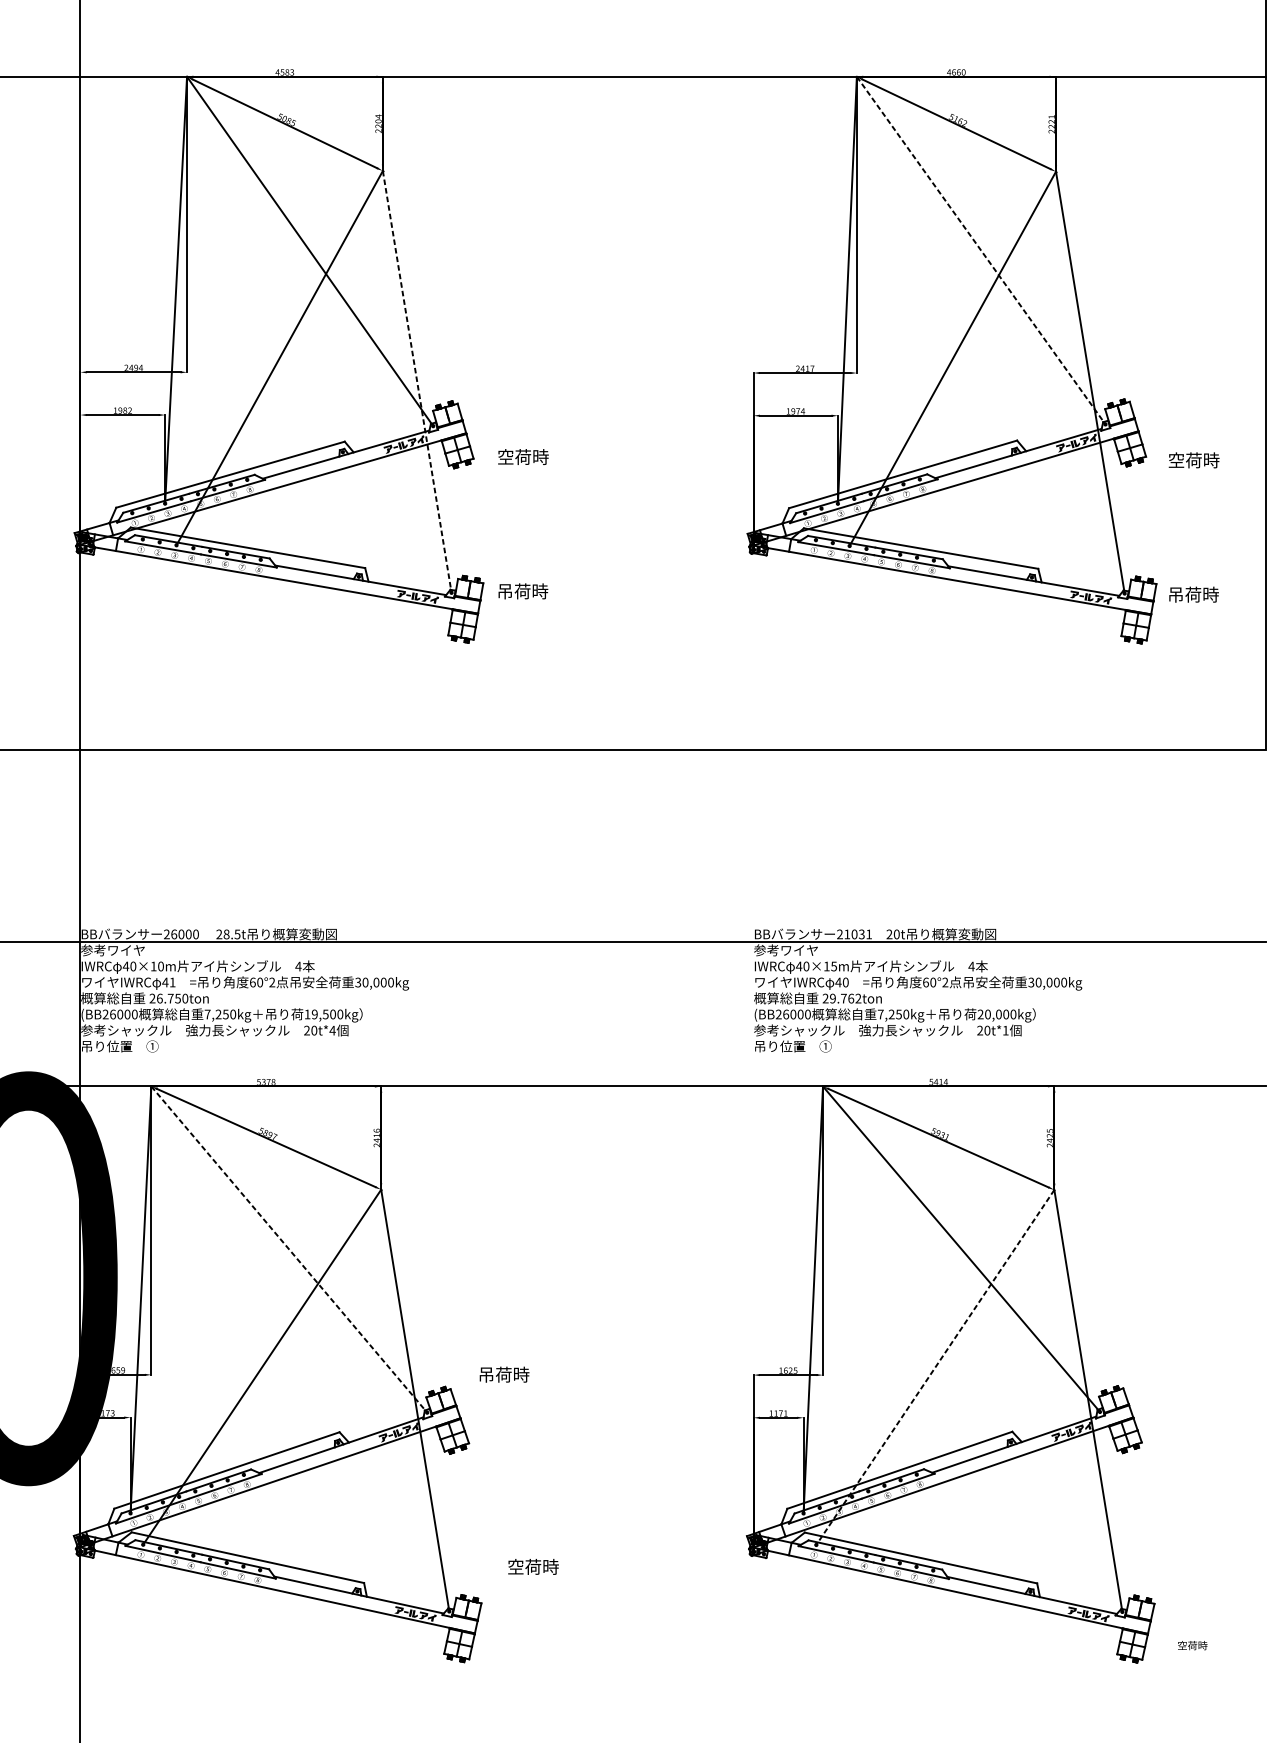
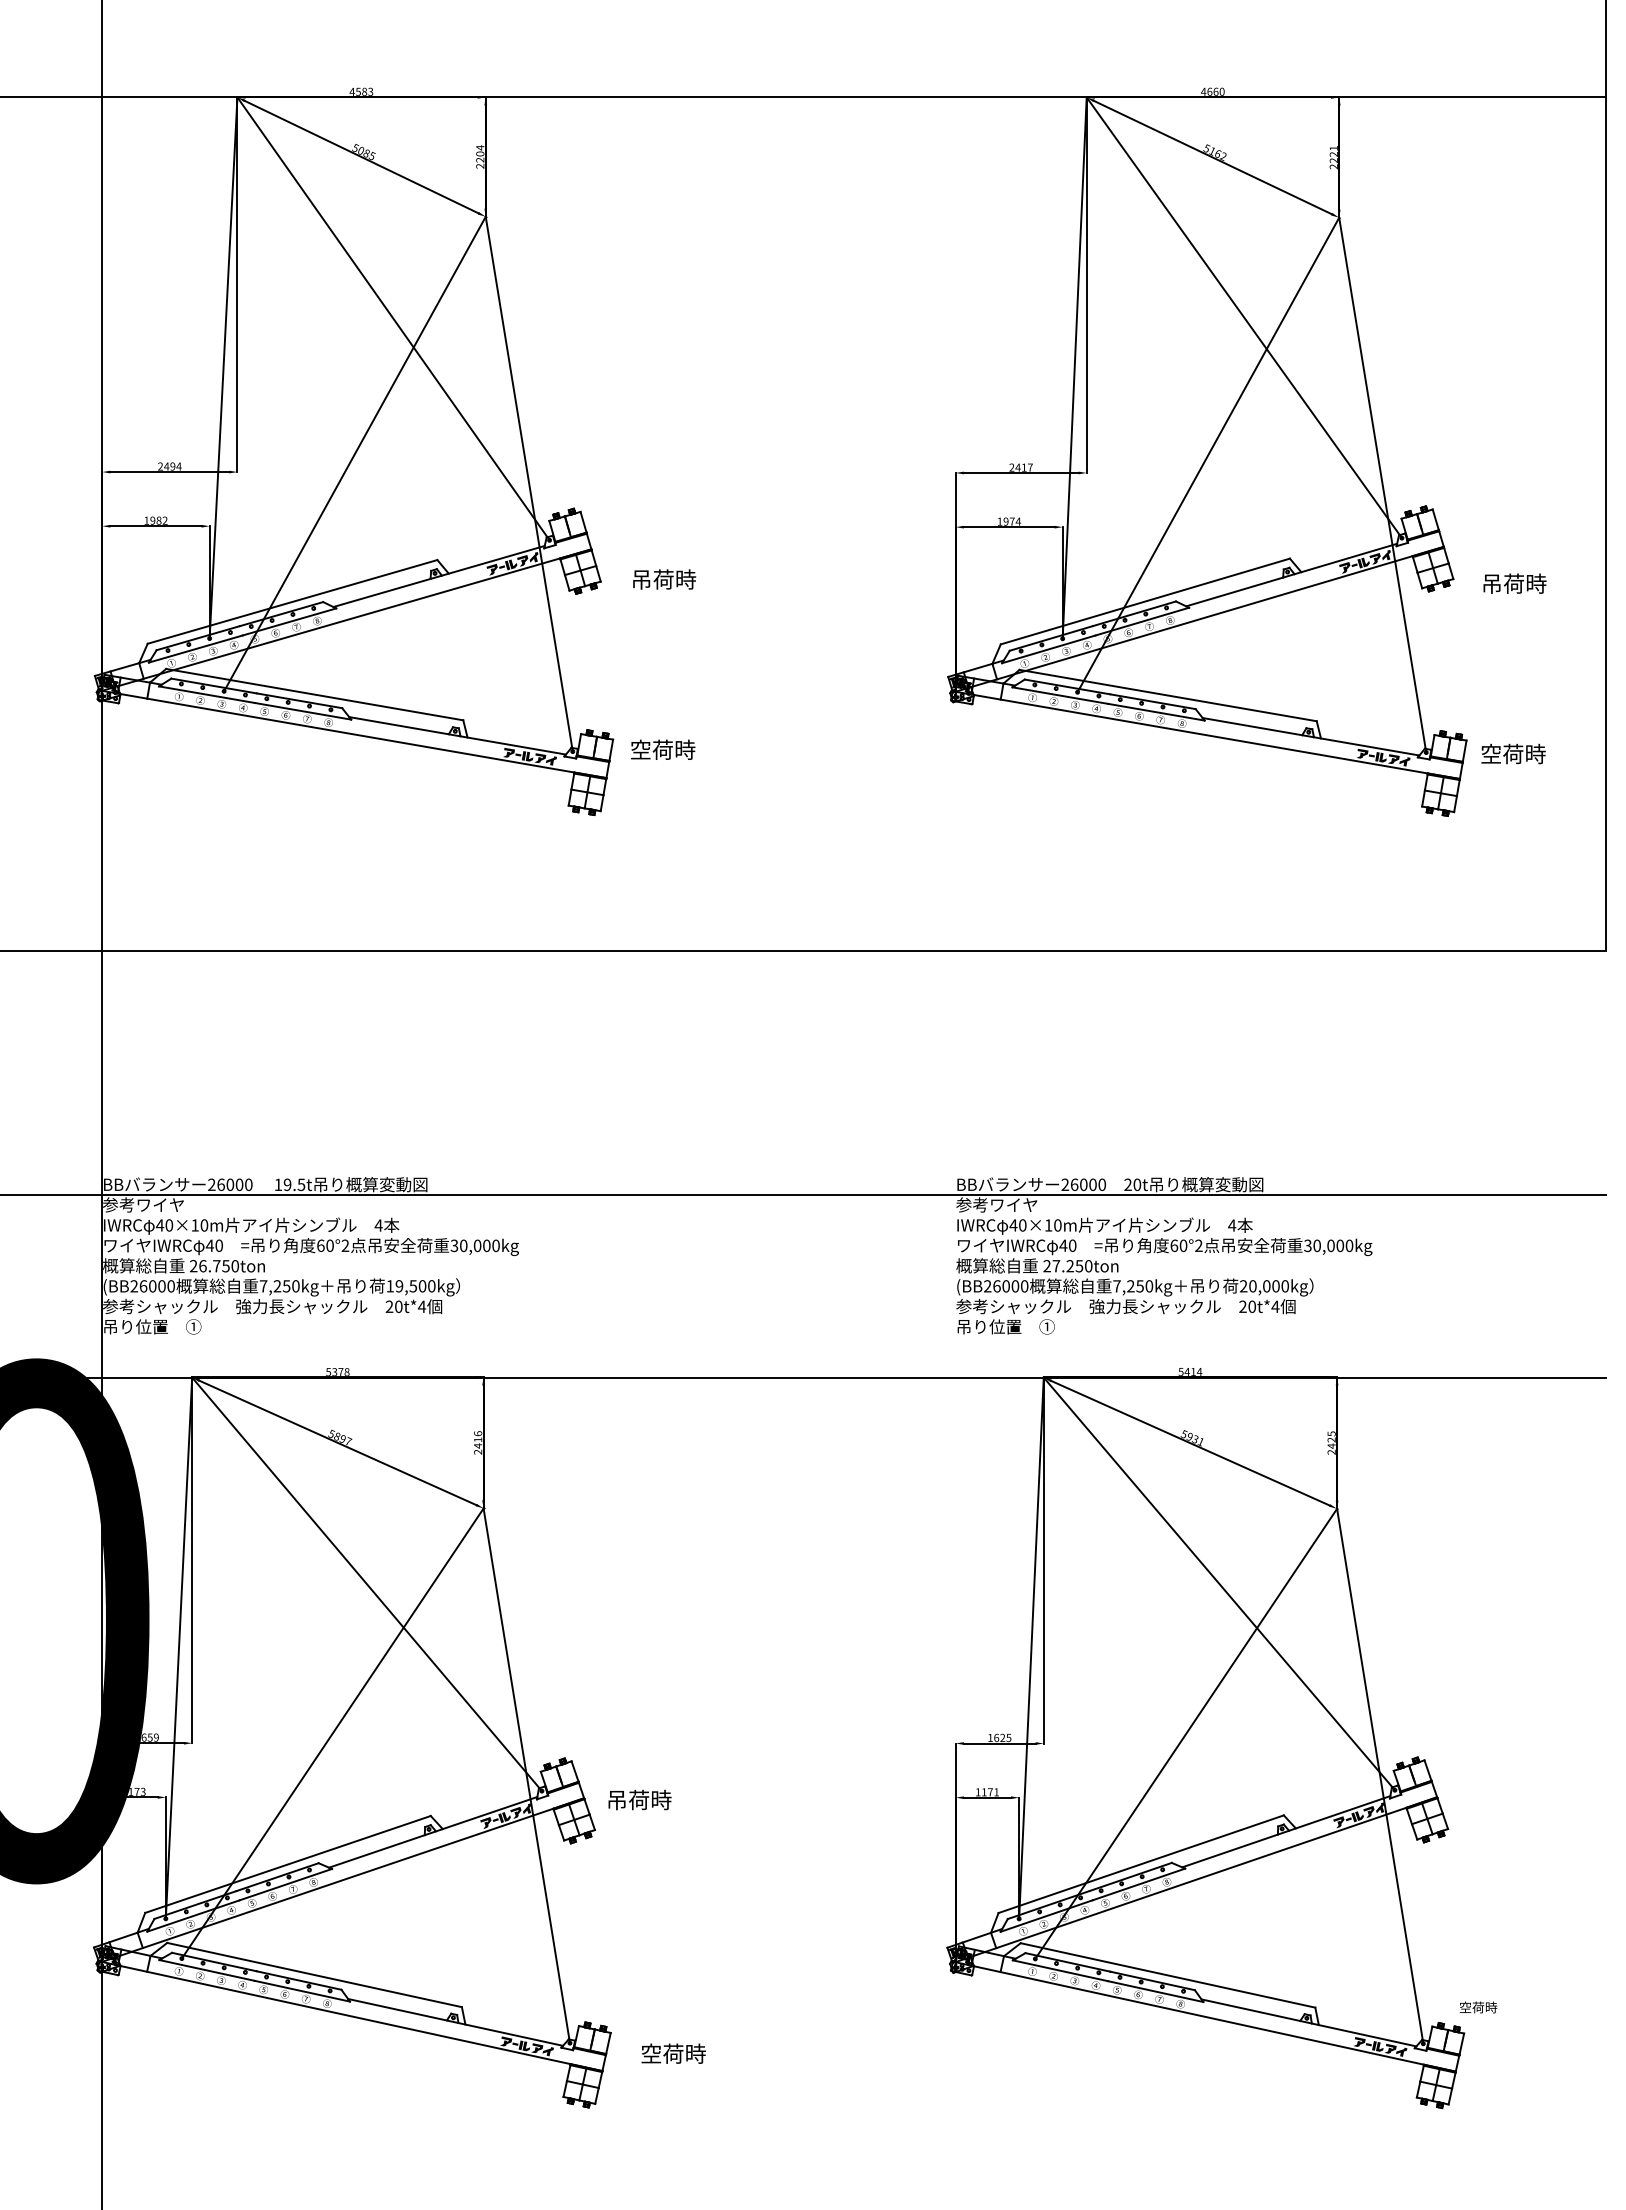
line: (981, 250) -> (1244, 317), dashed -> solid
line: (417, 382) -> (529, 484), dashed -> solid
text: (505, 457) -> (641, 579), 空荷時 -> 吊荷時
text: (1176, 460) -> (1491, 583), 空荷時 -> 吊荷時
text: (504, 591) -> (640, 749), 吊荷時 -> 空荷時
text: (1175, 594) -> (1490, 753), 吊荷時 -> 空荷時
text: (222, 934) -> (282, 1184), 28.5t -> 19.5t
text: (858, 934) -> (1088, 1184), 21031 -> 26000
text: (833, 966) -> (1057, 1225), 40×15m -> 40×10m
text: (172, 982) -> (218, 1245), 41 -> 40
text: (845, 998) -> (1072, 1266), 29.762ton -> 27.250ton
text: (1005, 1030) -> (1275, 1306), 20t*1 -> 20t*4
line: (289, 1249) -> (367, 1584), dashed -> solid
line: (935, 1367) -> (1186, 1733), dashed -> solid
text: (504, 1374) -> (639, 1799), moved
text: (533, 1566) -> (673, 2053), moved
text: (1192, 1645) -> (1478, 2007), moved

